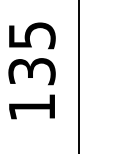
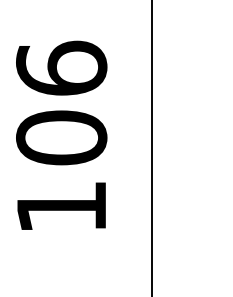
text: (31, 53) -> (60, 103), 135 -> 106

